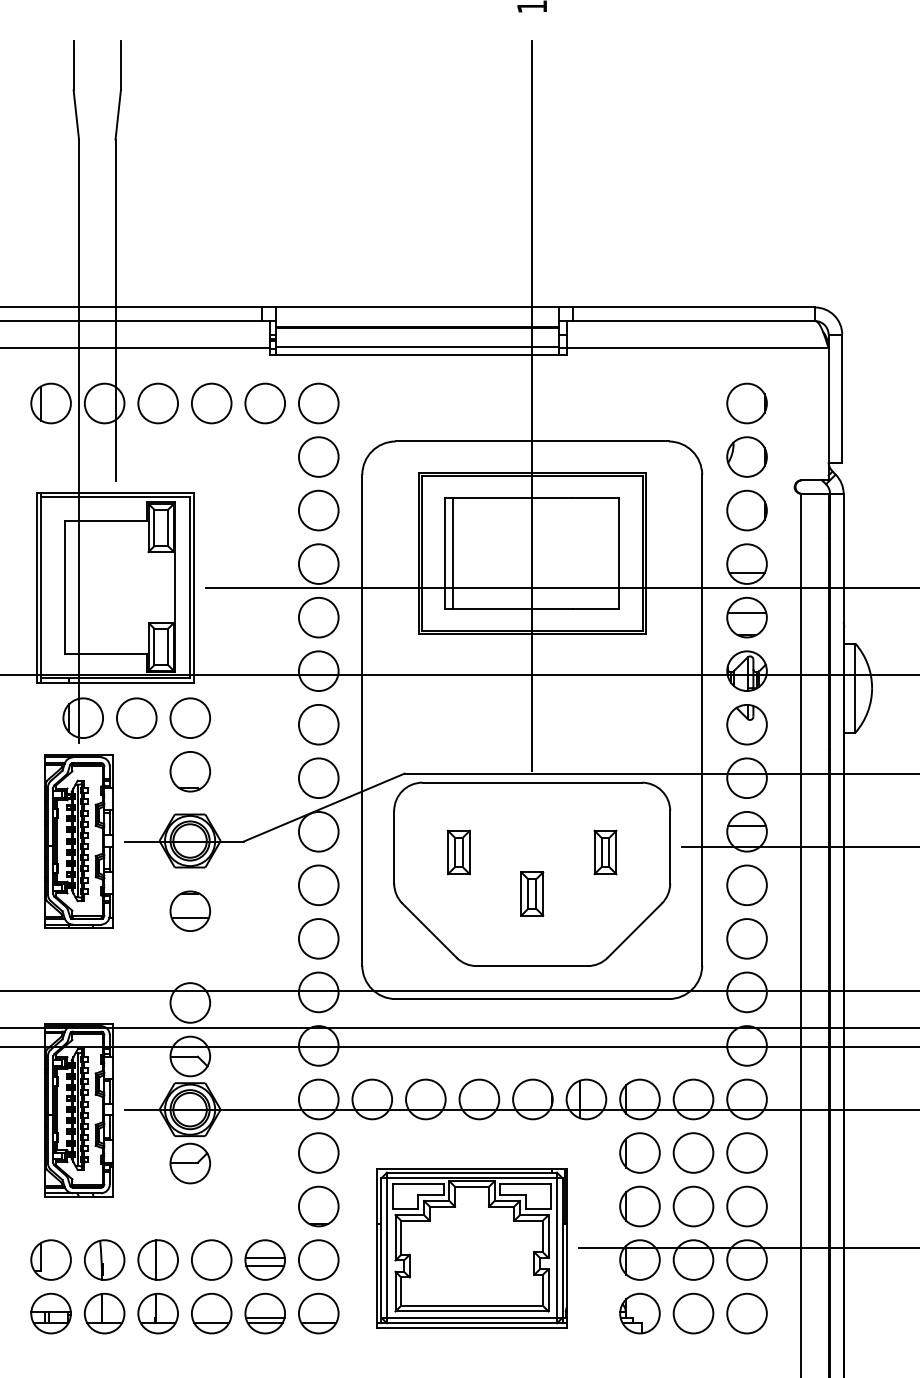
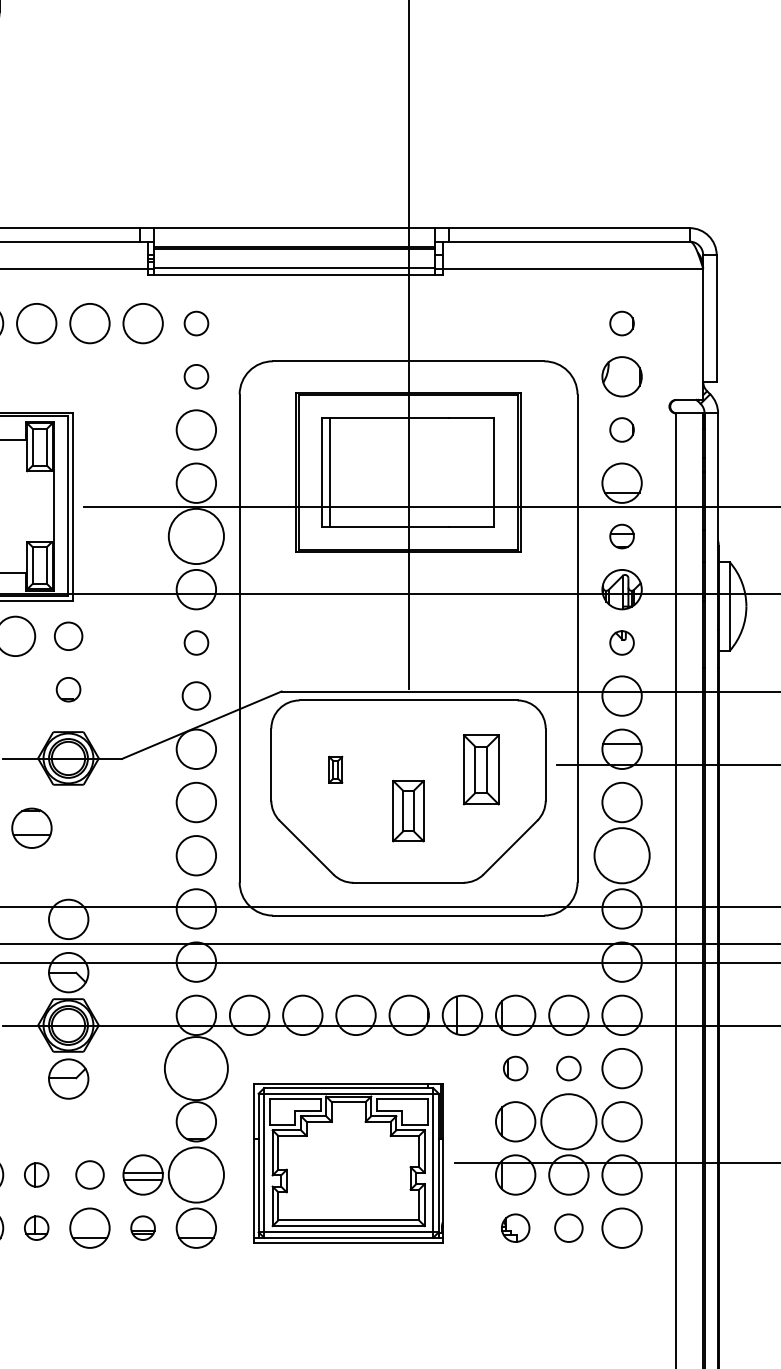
circle: (318, 403) -> (196, 323), size x0.6
part: (746, 403) -> (621, 323), size x0.6
circle: (318, 456) -> (196, 376), size x0.6
part: (746, 510) -> (621, 429), size x0.6
circle: (318, 617) -> (196, 536), size x1.4
part: (746, 617) -> (621, 536), size x0.6
circle: (189, 717) -> (67, 635), size x0.7
circle: (318, 724) -> (196, 642), size x0.6
part: (746, 724) -> (621, 642), size x0.6
part: (189, 771) -> (67, 689), size x0.6
circle: (318, 777) -> (196, 695), size x0.7
part: (458, 852) -> (335, 769), size x0.6
part: (605, 852) -> (481, 769), size x1.6
part: (532, 893) -> (408, 810), size x1.4
part: (189, 910) -> (31, 827), moved
circle: (746, 938) -> (621, 855), size x1.4
circle: (318, 1152) -> (196, 1068), size x1.6
part: (639, 1152) -> (515, 1068), size x0.6
circle: (693, 1152) -> (568, 1068), size x0.6
circle: (693, 1206) -> (568, 1121), size x1.4
part: (157, 1259) -> (36, 1174), size x0.6
circle: (211, 1259) -> (89, 1174), size x0.7
circle: (318, 1259) -> (196, 1174), size x1.4
part: (157, 1313) -> (36, 1228), size x0.6
part: (264, 1313) -> (142, 1228), size x0.6
part: (639, 1313) -> (515, 1228), size x0.7
circle: (693, 1313) -> (568, 1228), size x0.7

